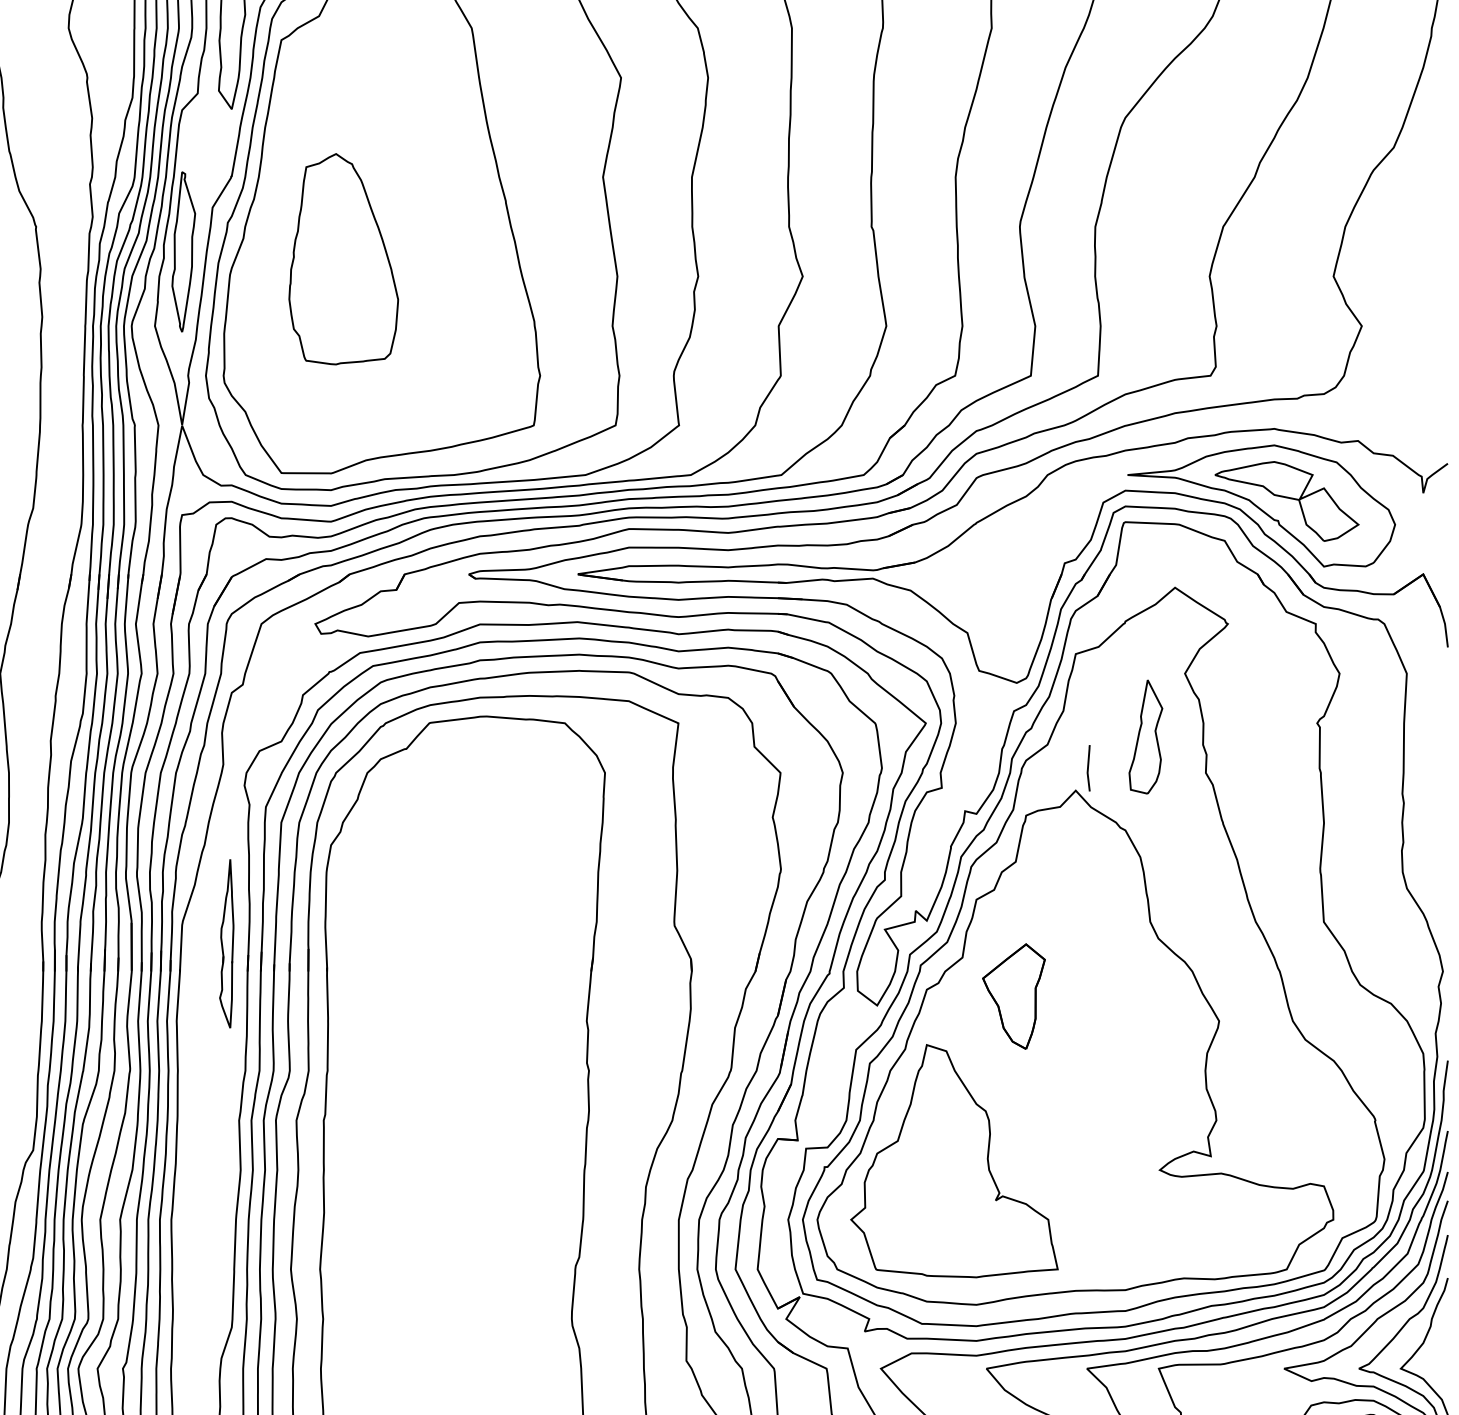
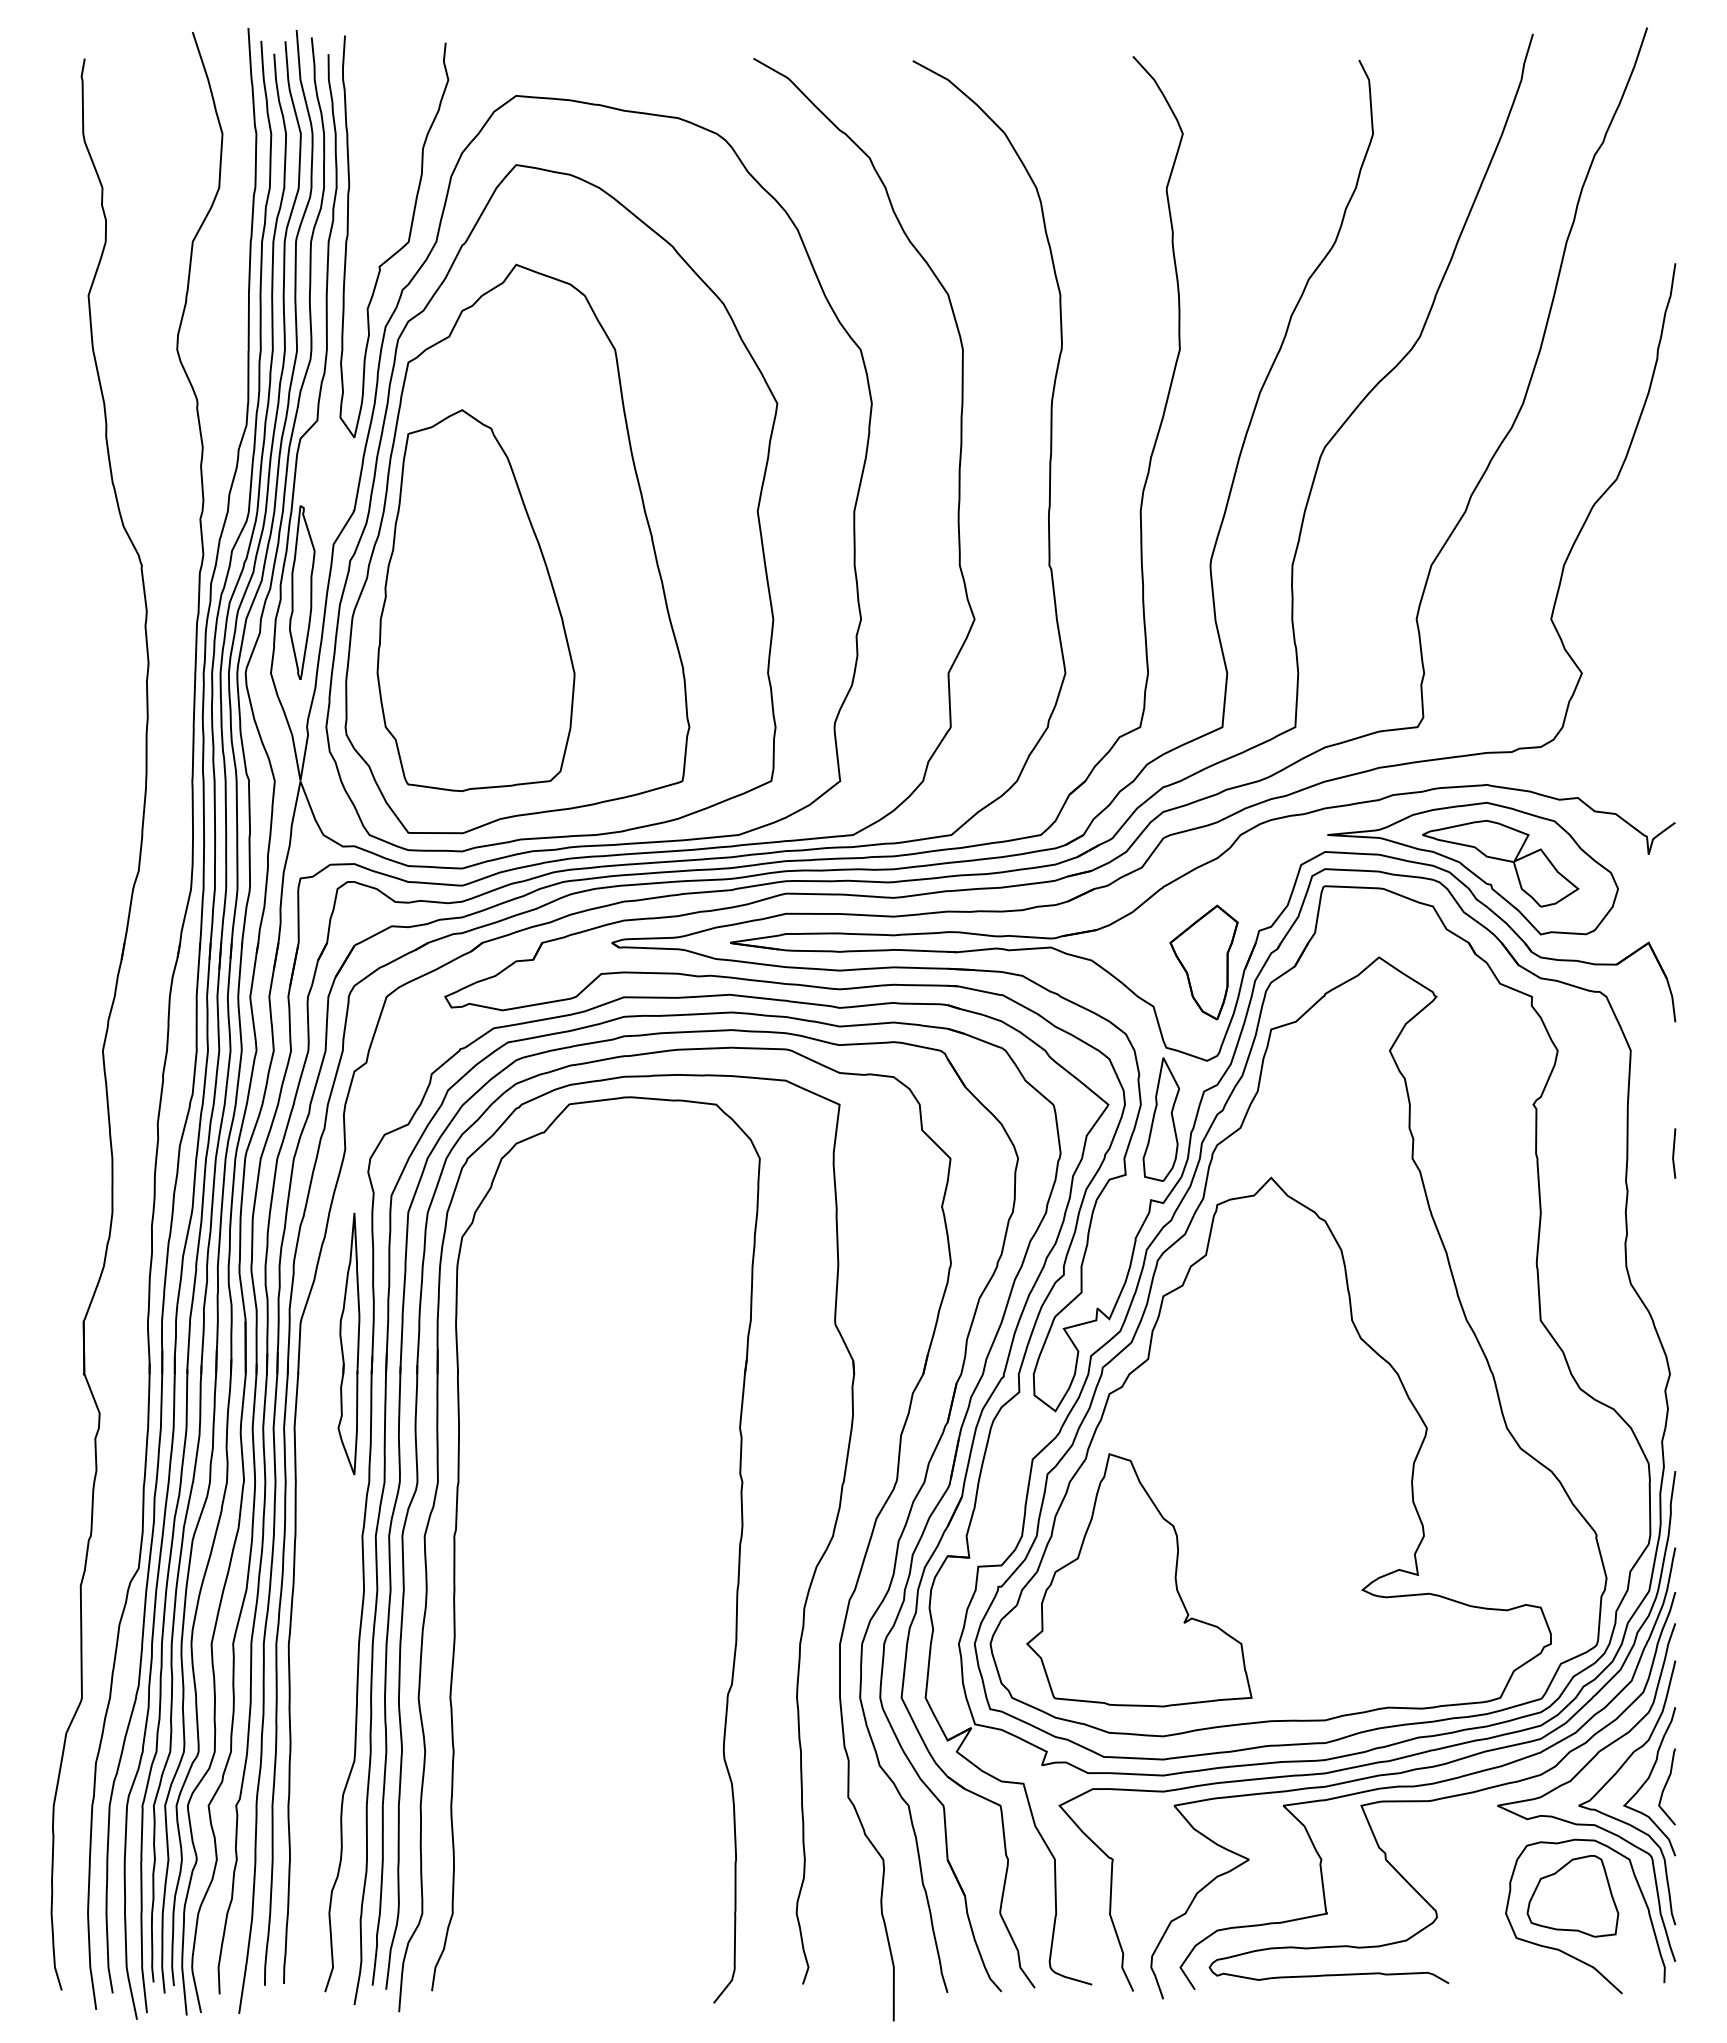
part: (343, 259) -> (475, 600), size x1.67
part: (1146, 736) -> (1161, 1119), moved
line: (1088, 768) -> (1674, 1153), moved
part: (226, 944) -> (348, 1344), size x1.43
part: (1013, 996) -> (1203, 962), moved
curve: (1439, 1350) -> (1666, 1785), added

